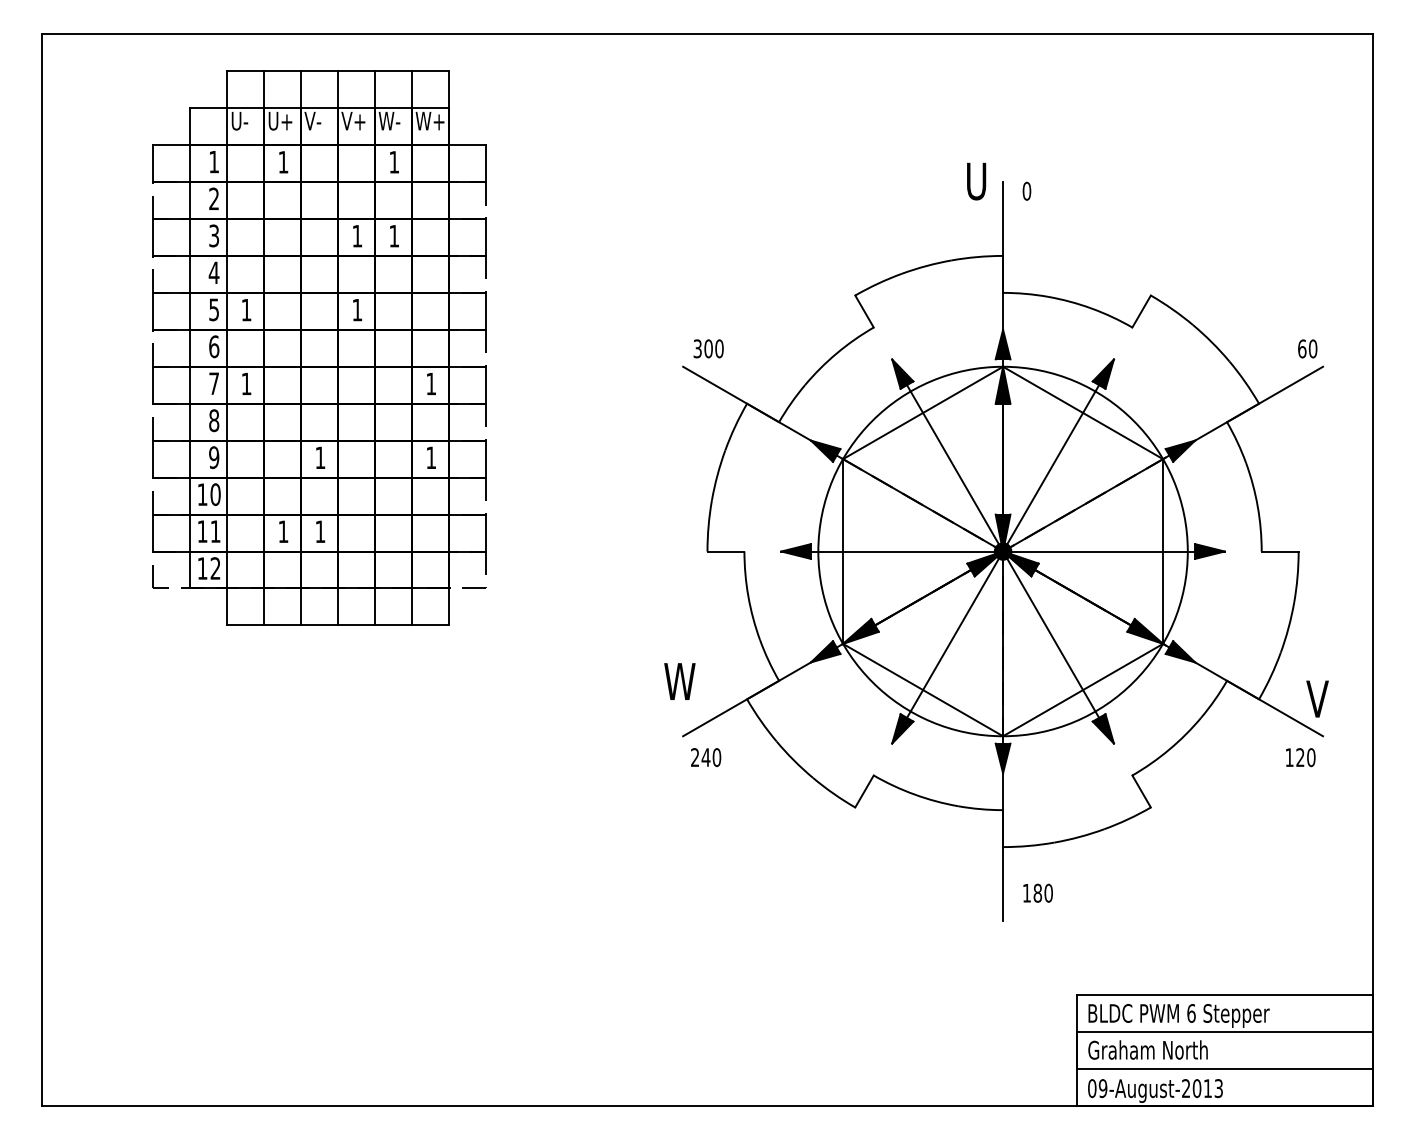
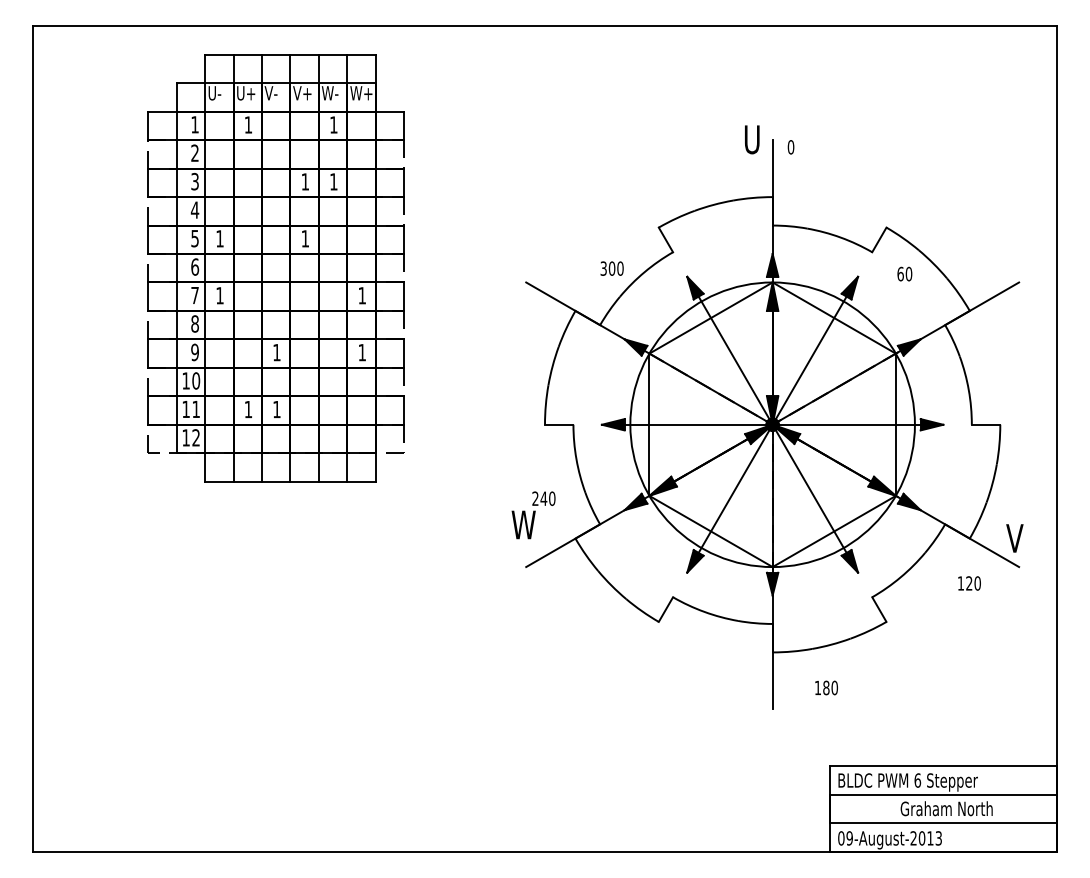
part: (319, 347) -> (276, 267), moved
text: (708, 348) -> (612, 268), moved
text: (1307, 348) -> (904, 273), moved
text: (706, 757) -> (544, 498), moved
text: (1300, 757) -> (969, 583), moved
text: (1037, 892) -> (826, 687), moved
text: (1147, 1049) -> (946, 808), moved

